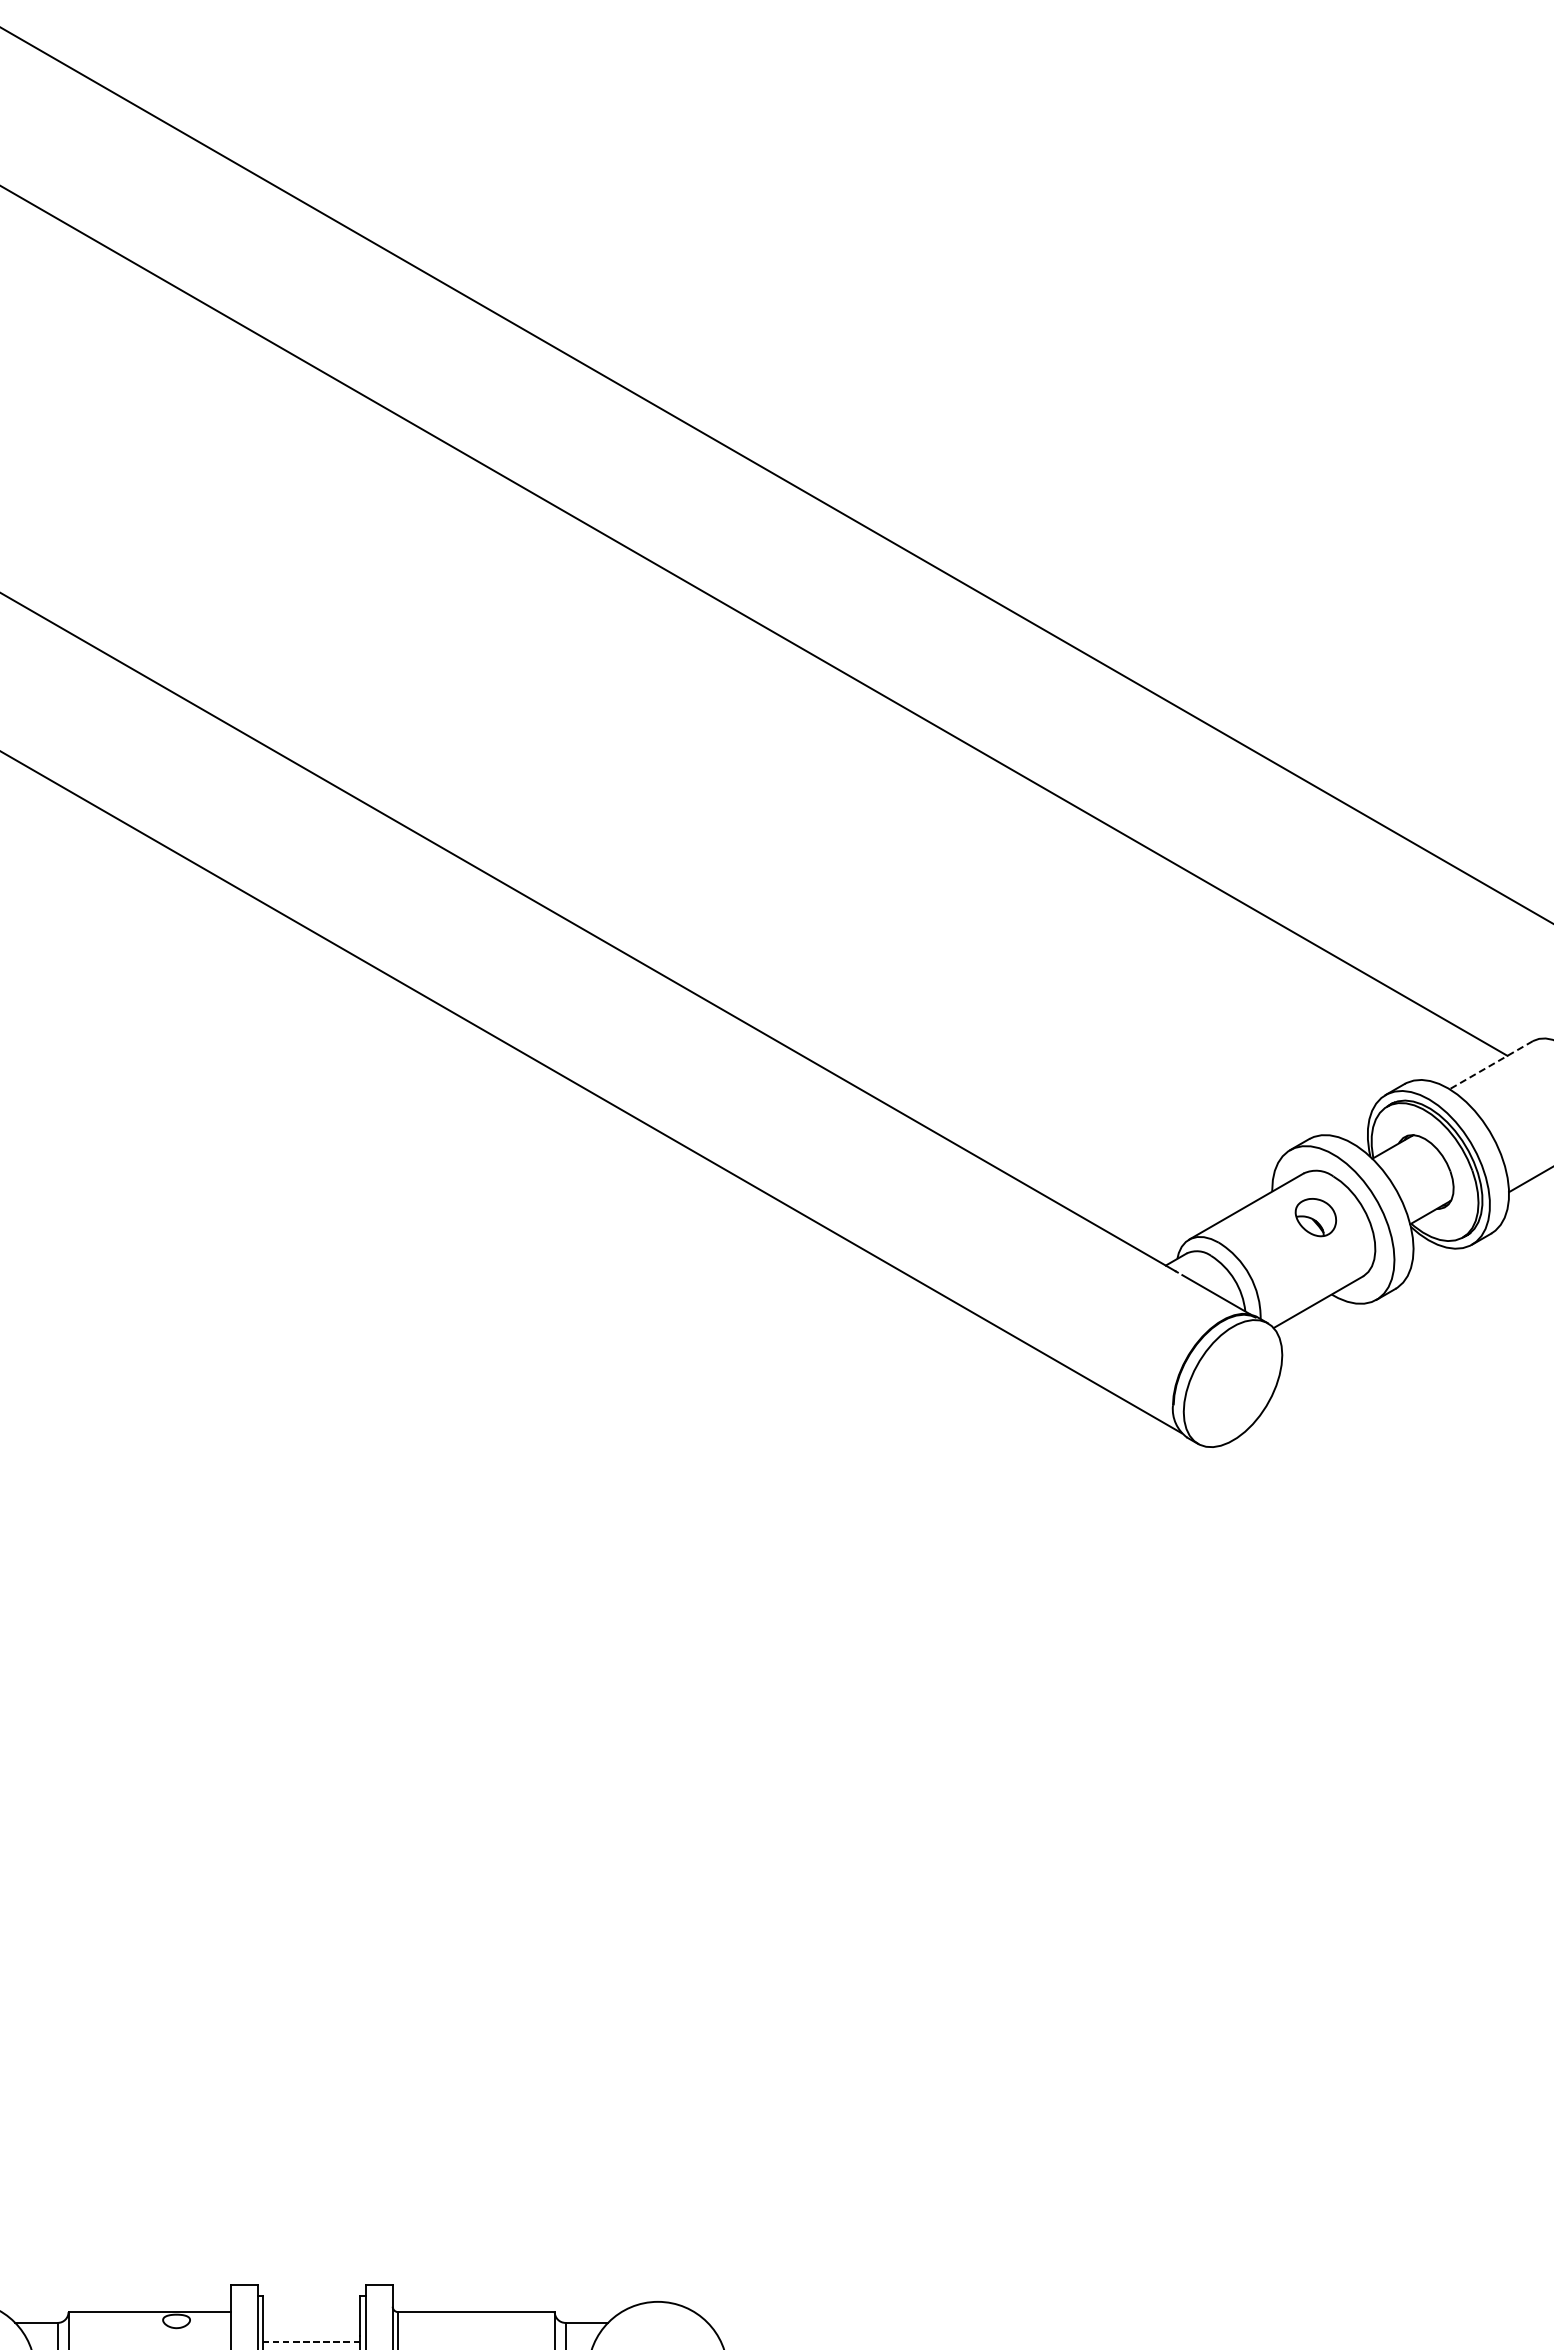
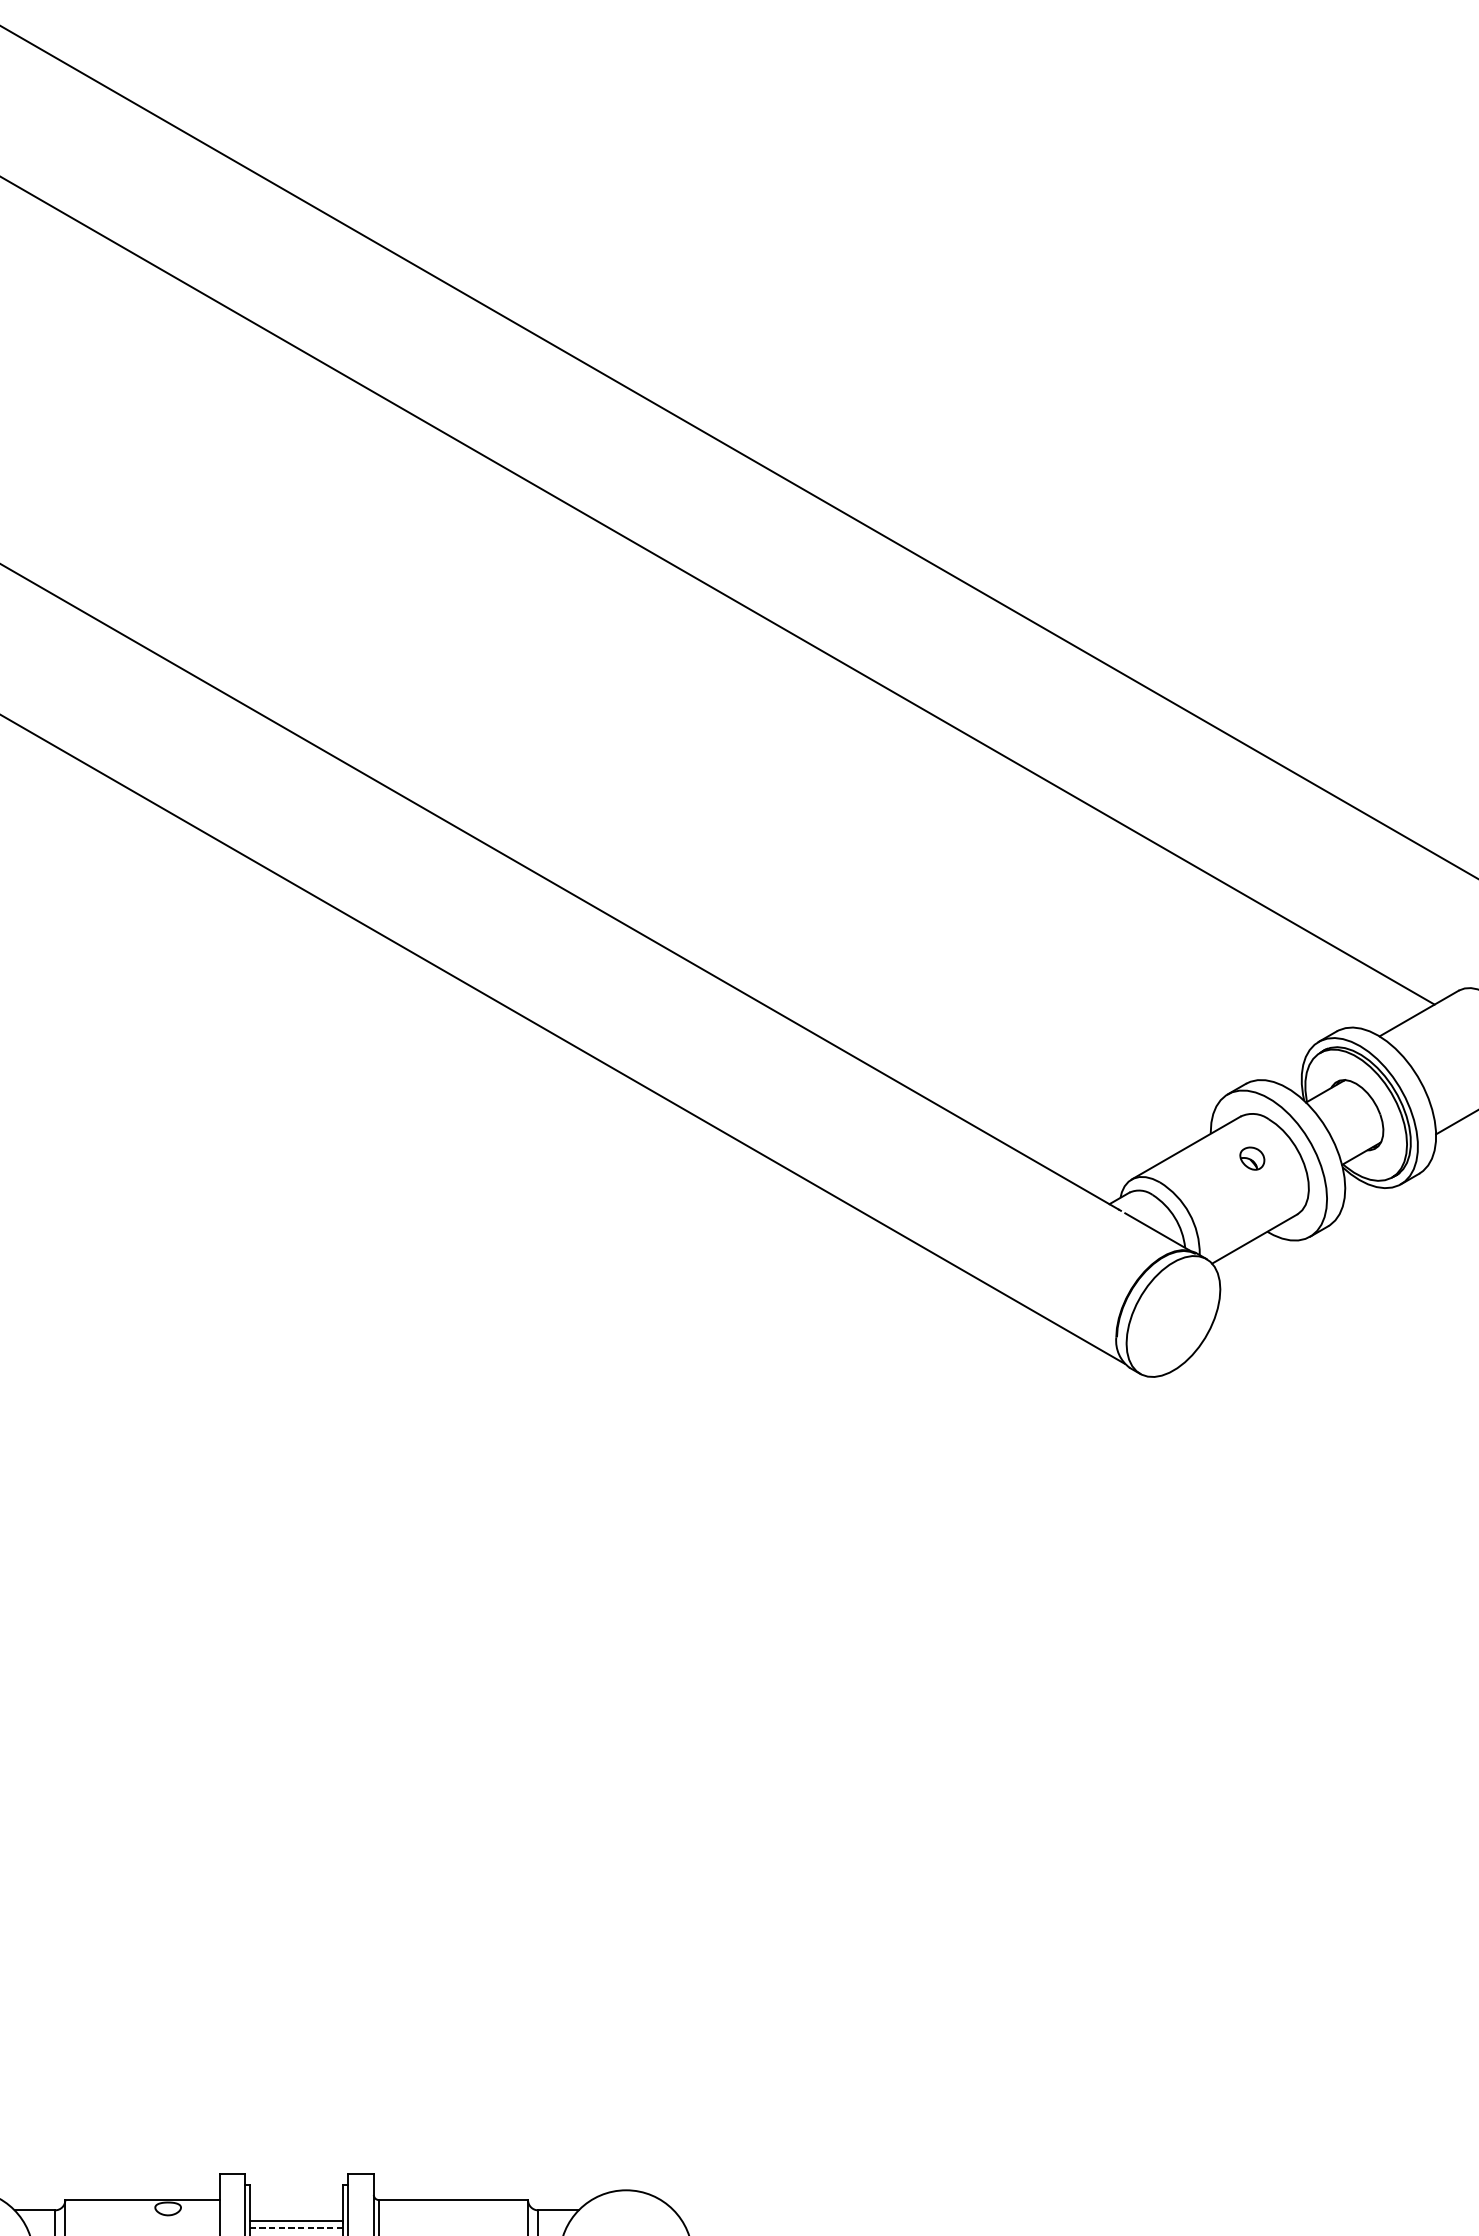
line: (1490, 1065) -> (1418, 1013), dashed -> solid
part: (1315, 1217) -> (1251, 1158), size x0.62
line: (311, 2333) -> (296, 2220), added

